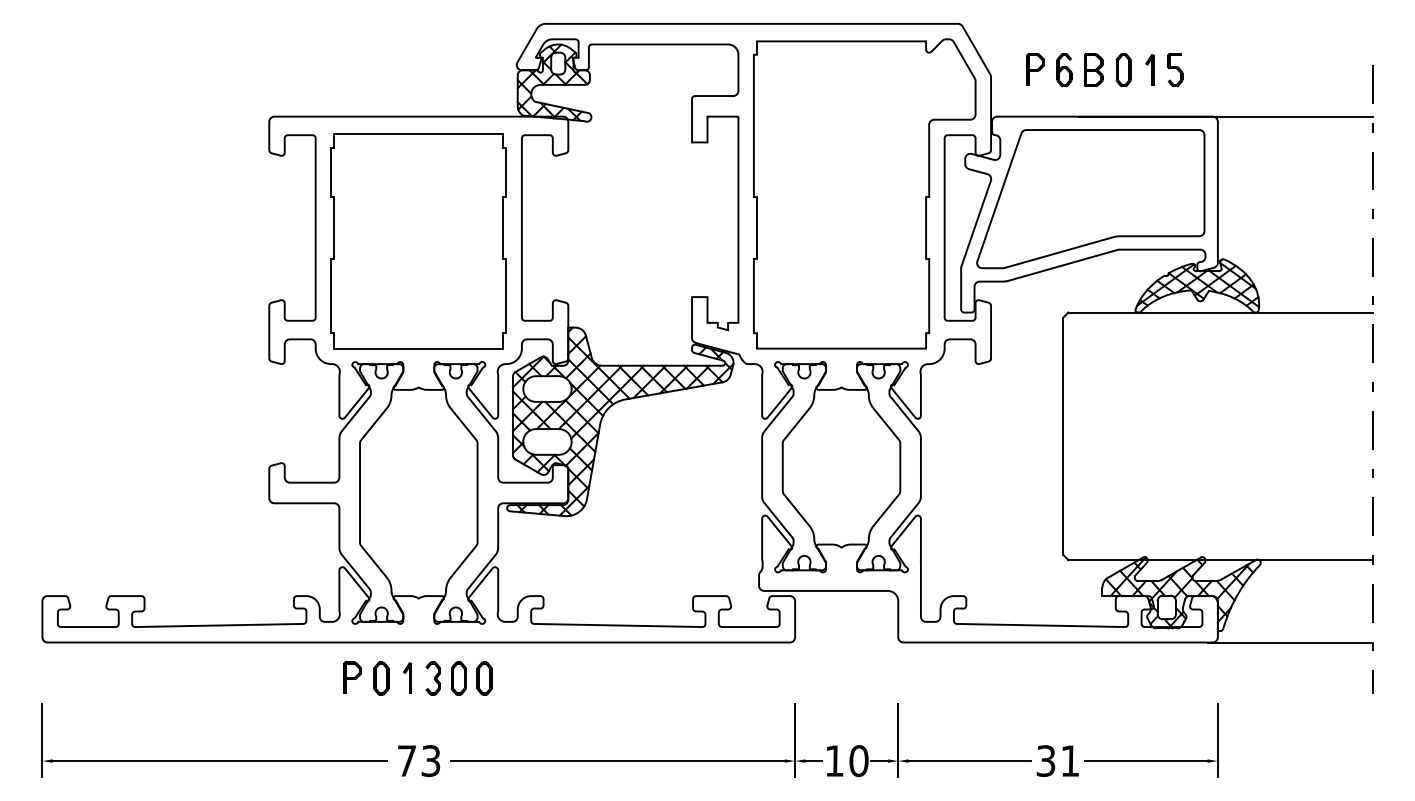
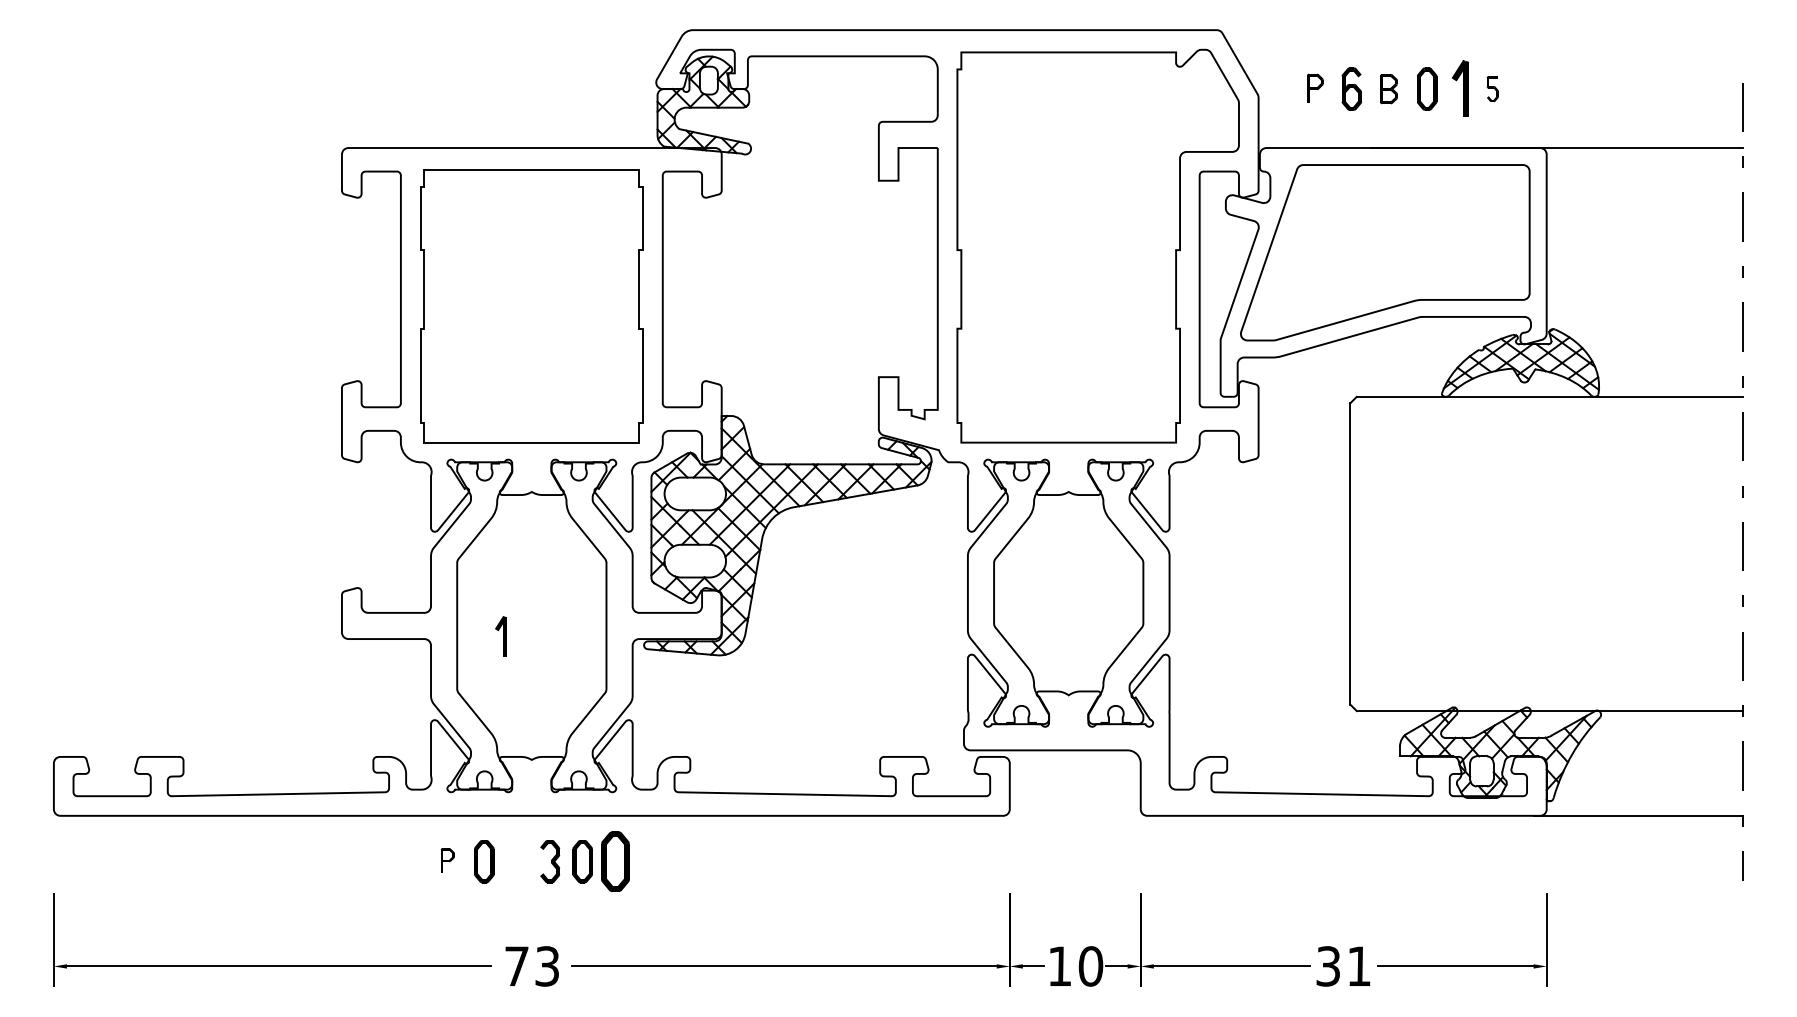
part: (1035, 69) -> (1315, 88), size x0.7
part: (1149, 69) -> (1459, 88), size x1.4
part: (1093, 70) -> (1388, 89), size x0.7
part: (1175, 70) -> (1492, 89), size x0.6
part: (352, 677) -> (447, 860), size x0.6
part: (407, 677) -> (500, 635), moved
part: (484, 678) -> (615, 861), size x1.4

